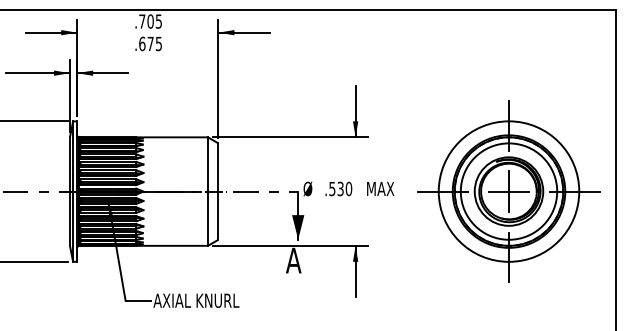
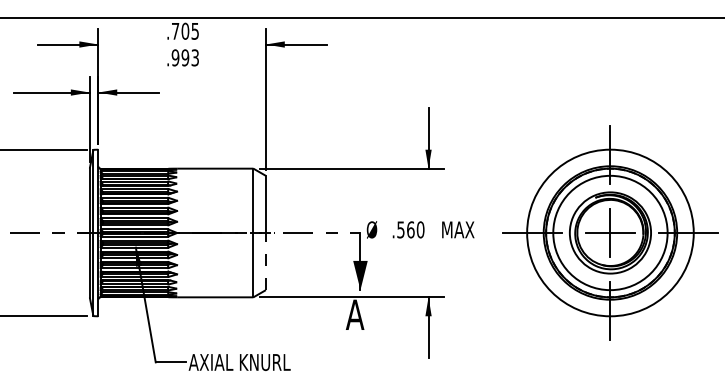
text: (150, 43) -> (185, 57), .675 -> .993
text: (340, 188) -> (410, 229), .530 -> .560
line: (218, 215) -> (265, 261), solid -> dashed

